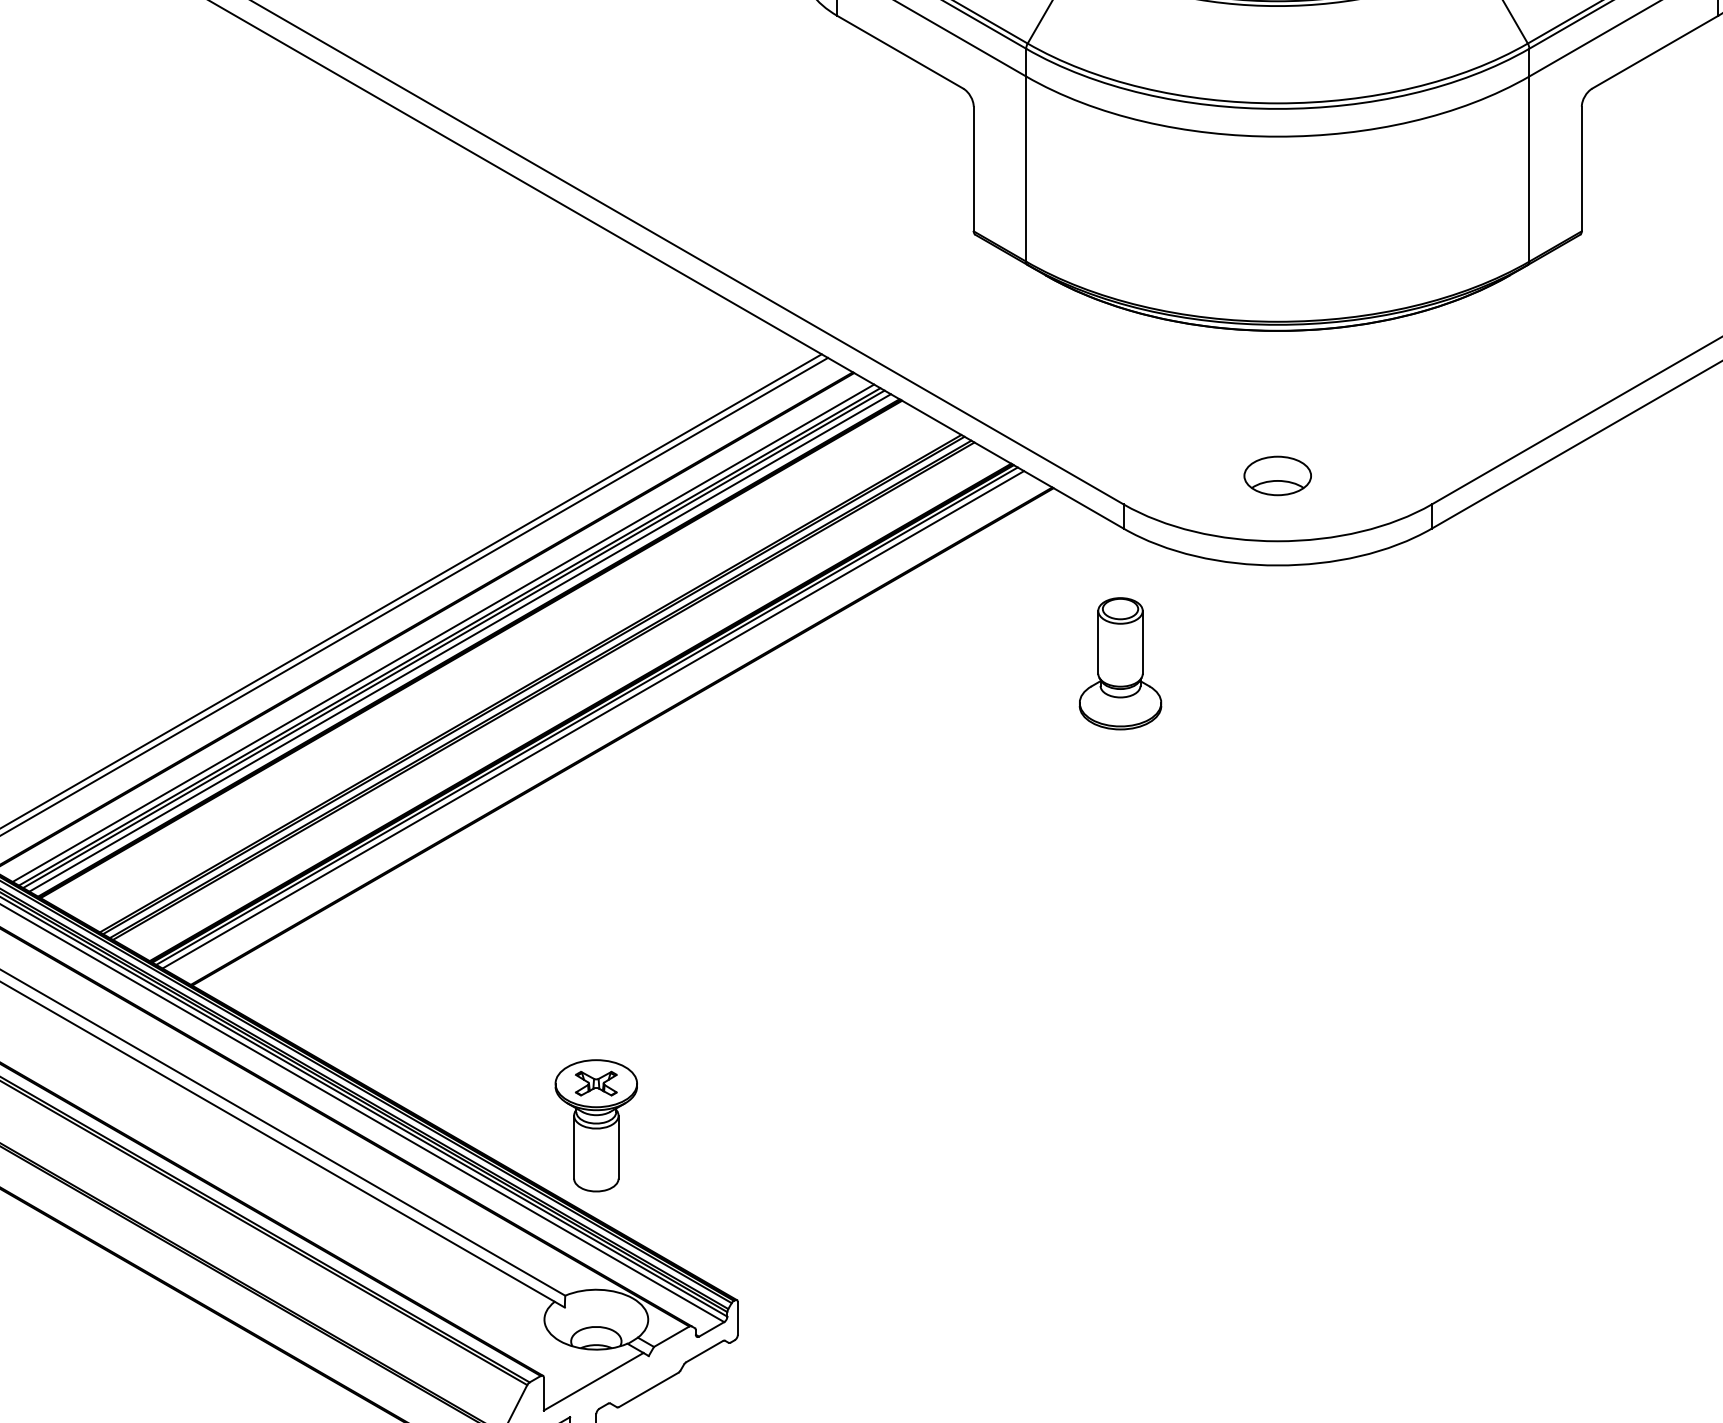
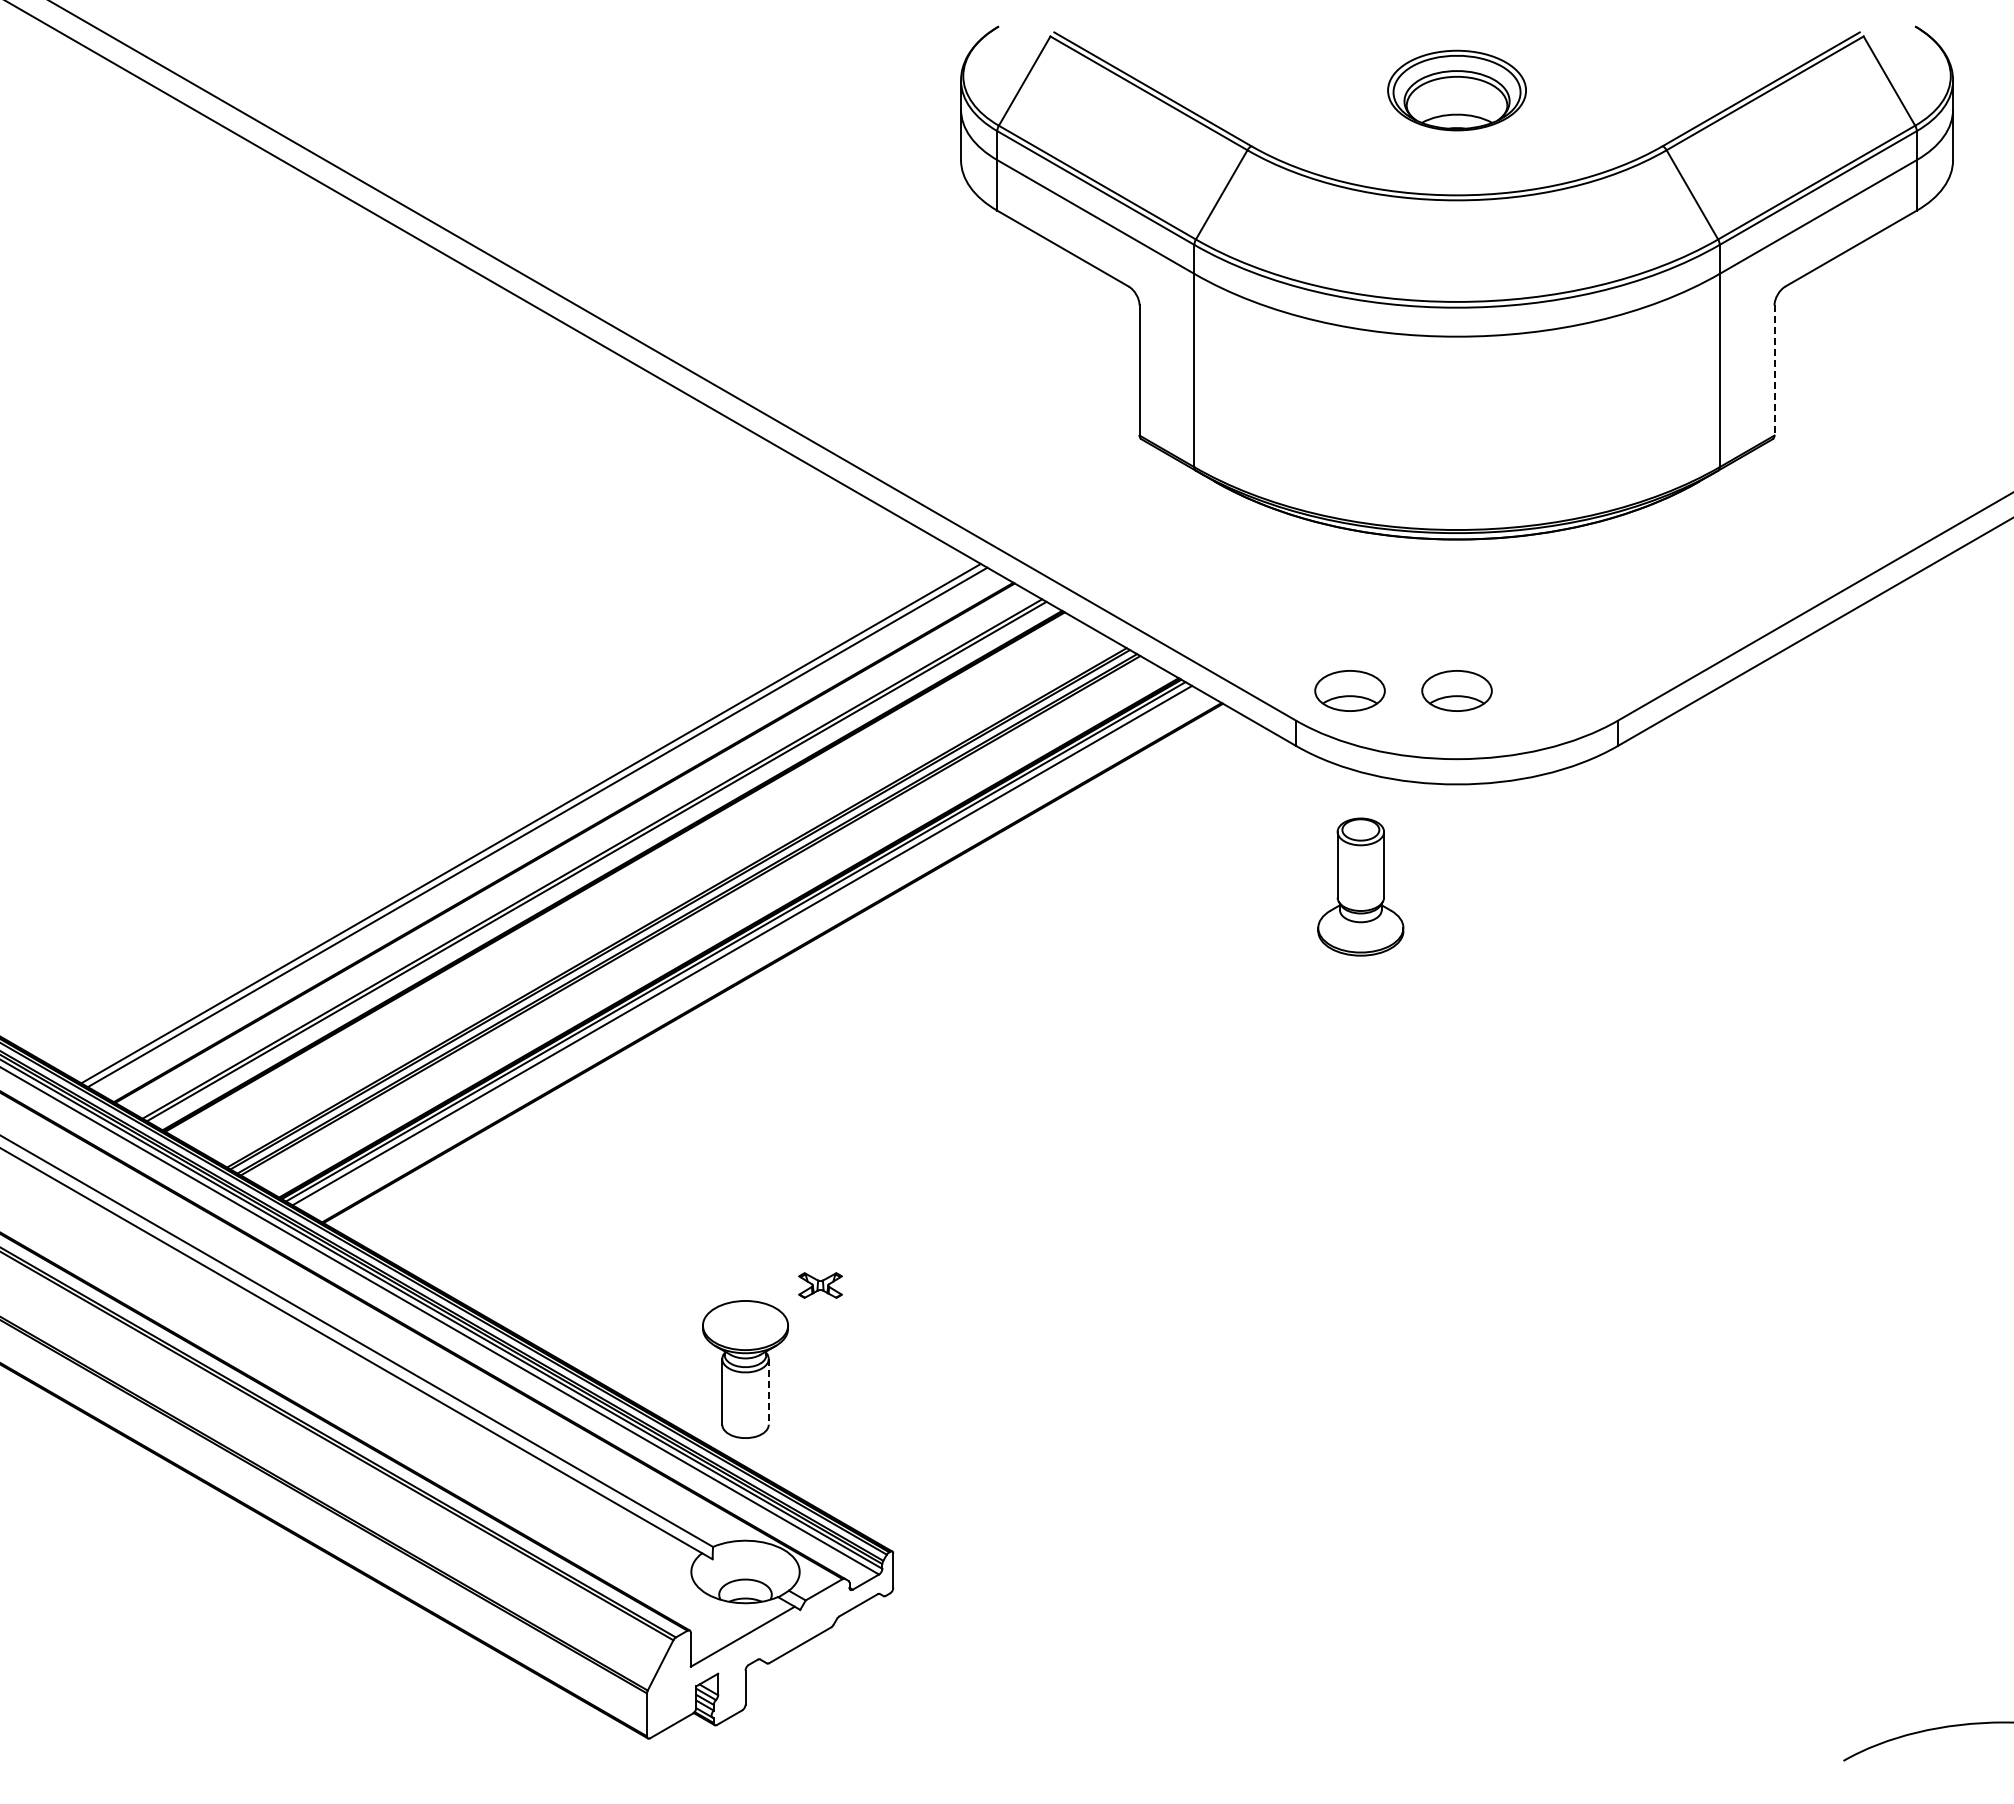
line: (1581, 169) -> (1774, 371), solid -> dashed
part: (1174, 475) -> (1349, 690), added
line: (443, 632) -> (585, 854), removed
line: (460, 643) -> (603, 865), removed
part: (1120, 663) -> (1360, 886), moved
part: (596, 1083) -> (820, 1285), moved
line: (618, 1146) -> (768, 1391), solid -> dashed

